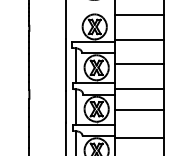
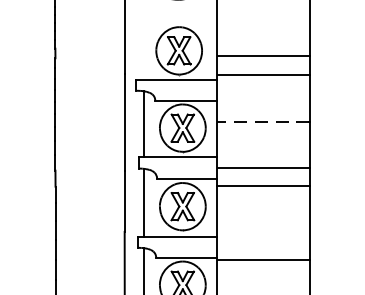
line: (139, 15) -> (263, 55), moved
line: (138, 64) -> (261, 121), solid -> dashed
line: (138, 110) -> (261, 186), moved

